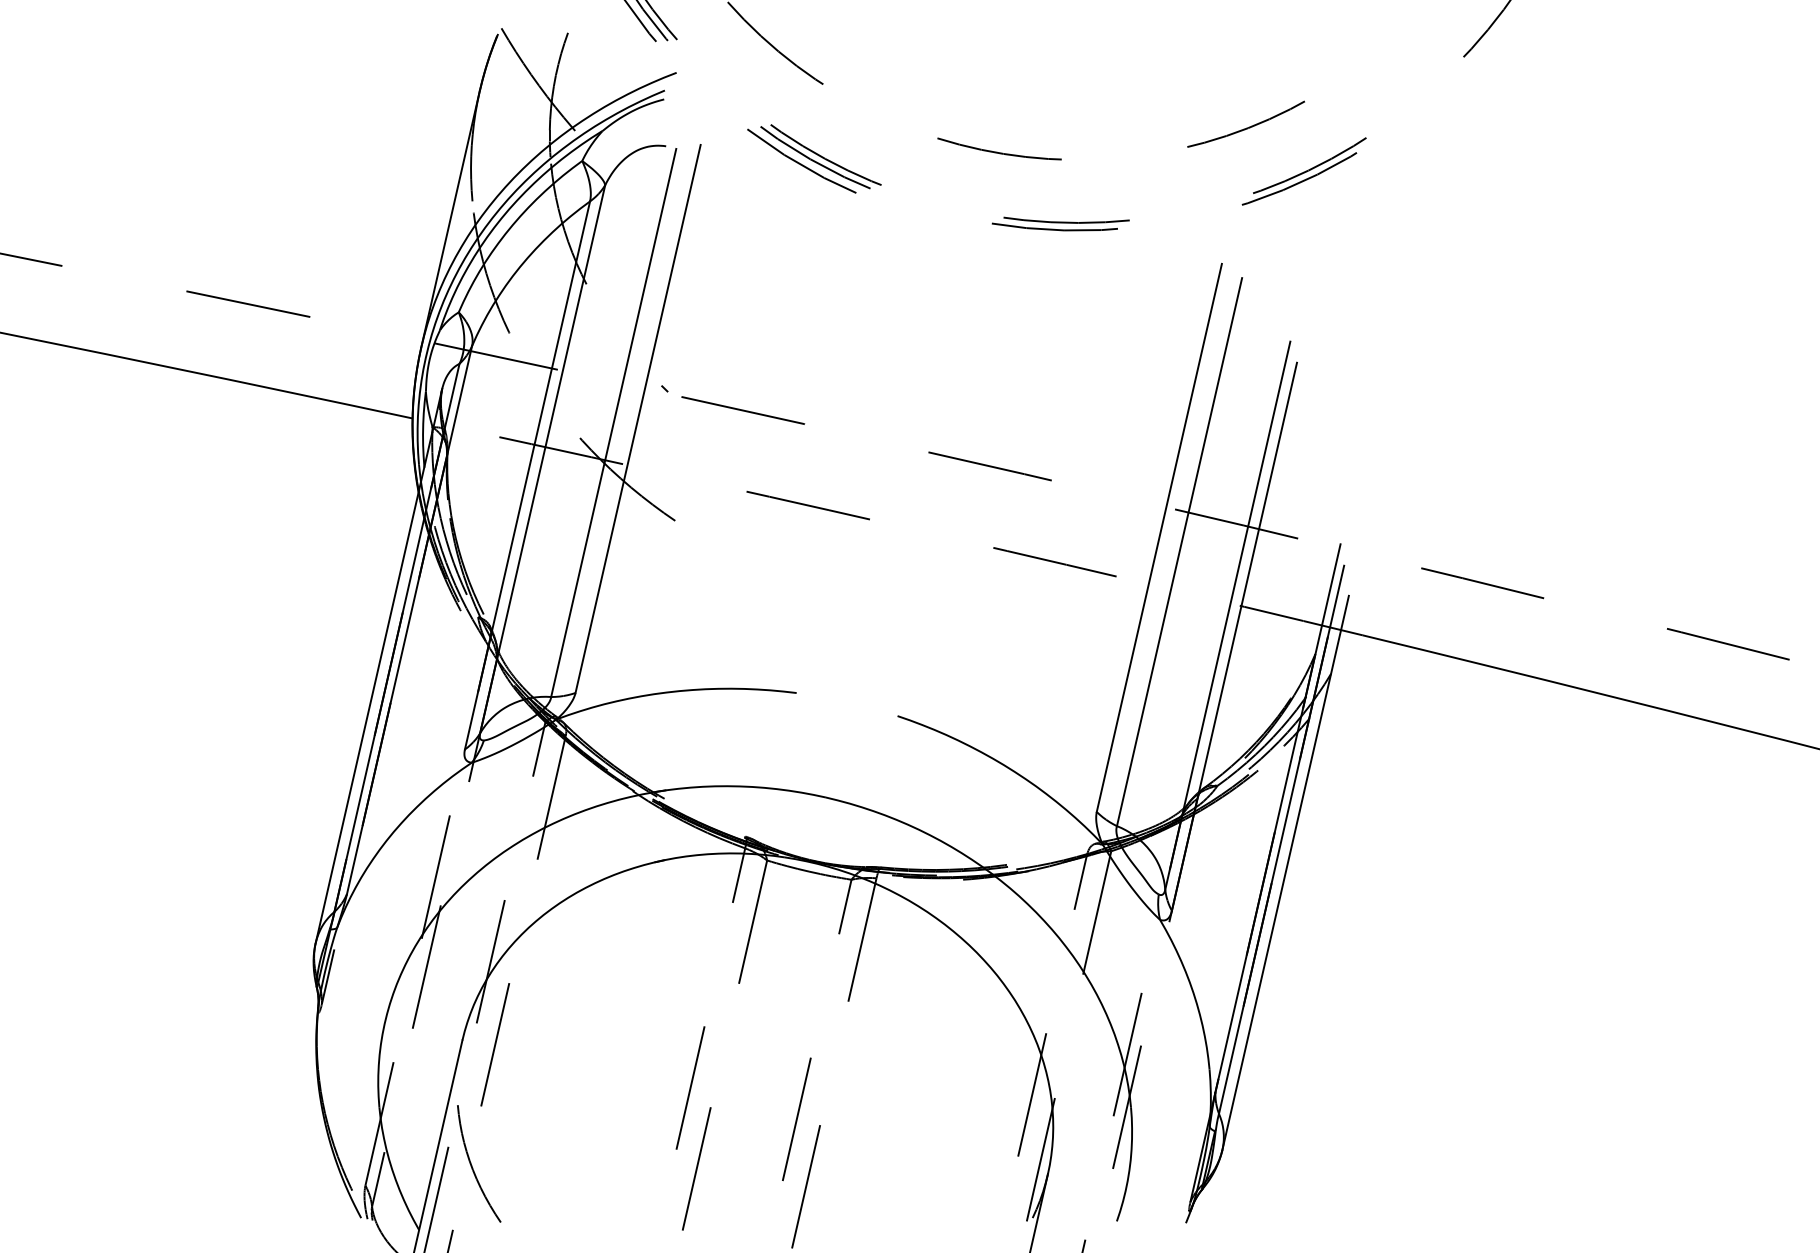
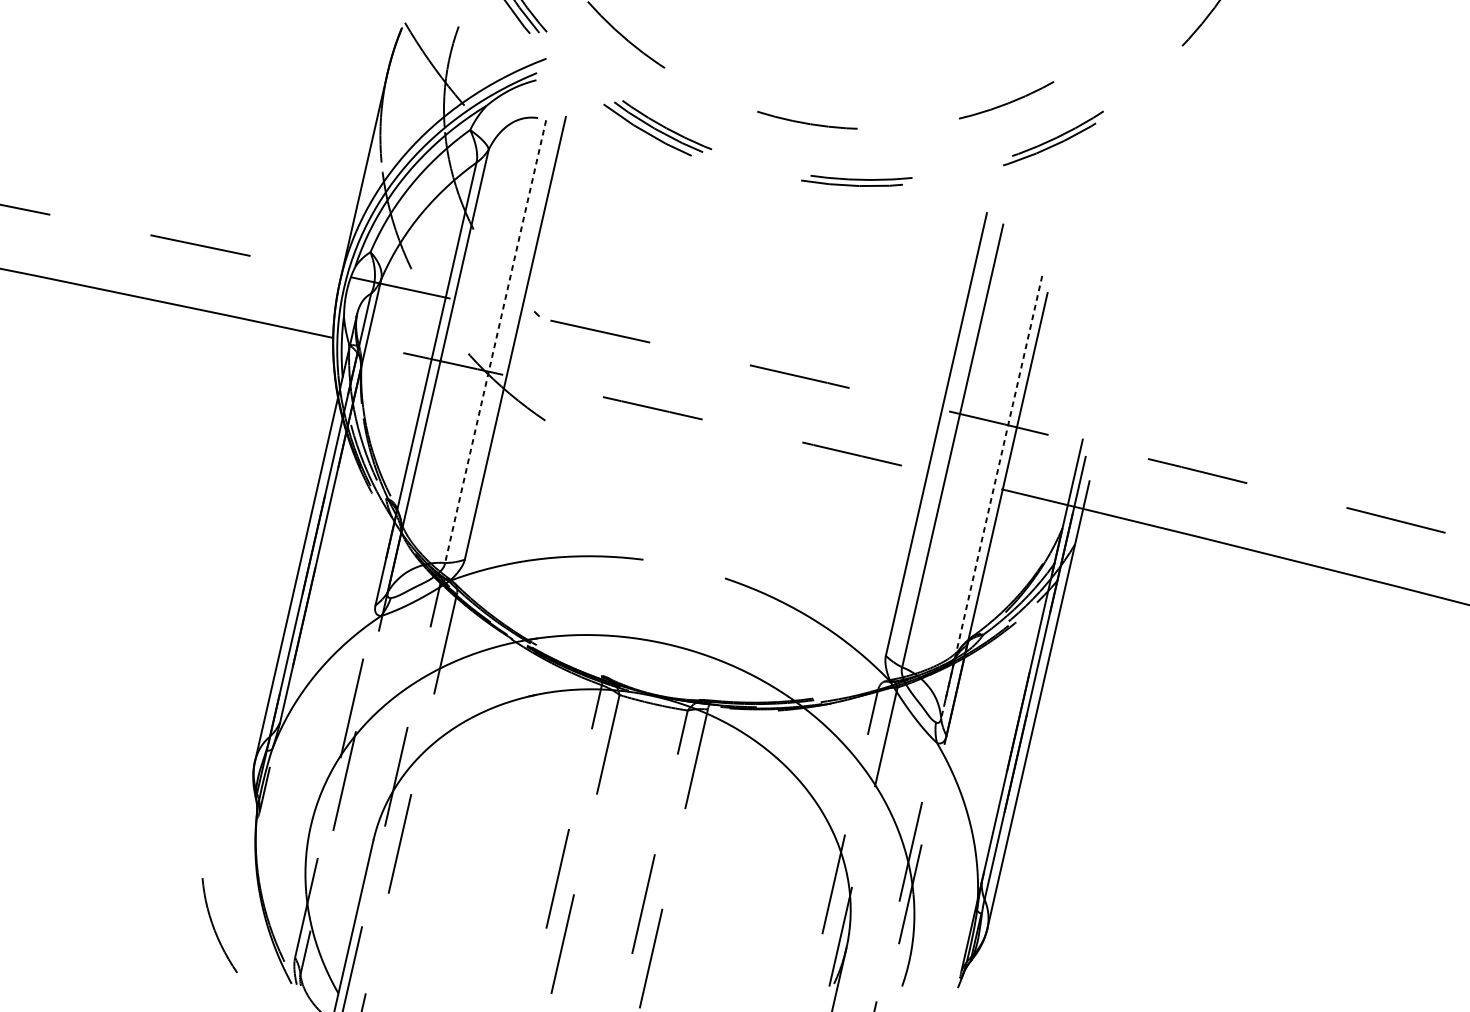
line: (613, 423) -> (495, 342), solid -> dashed
line: (1227, 616) -> (991, 497), solid -> dashed
curve: (472, 1165) -> (214, 926), moved

